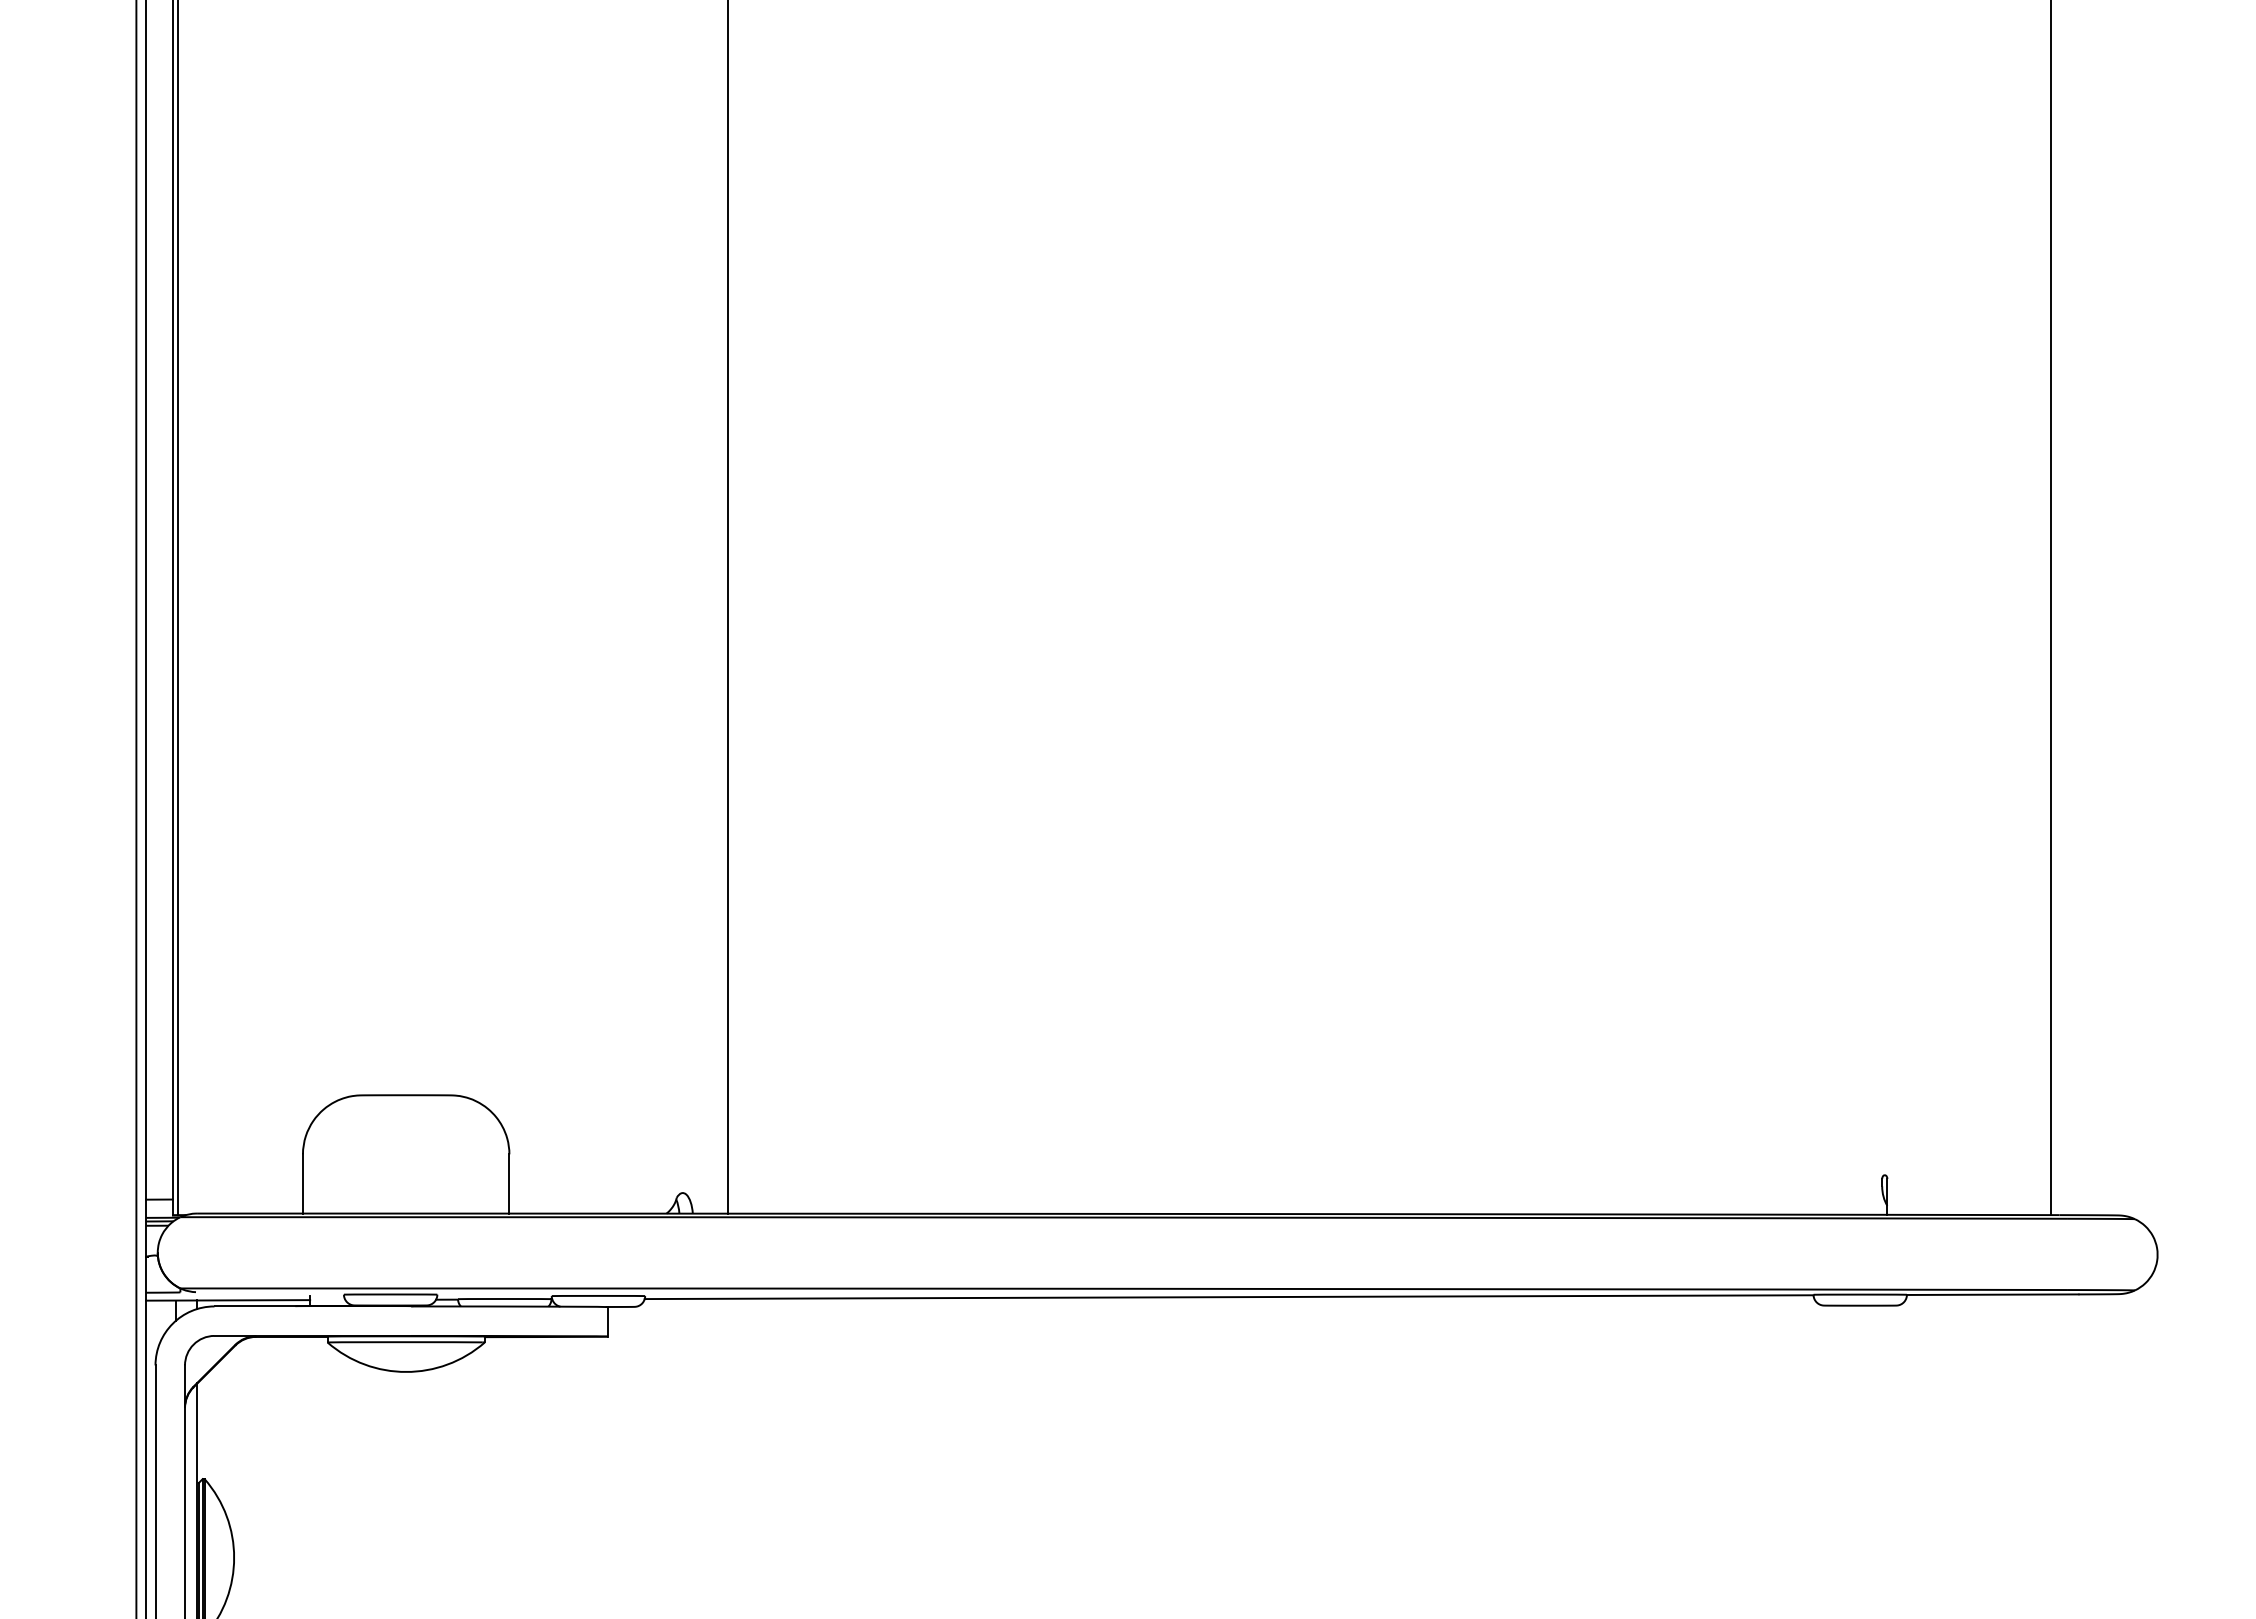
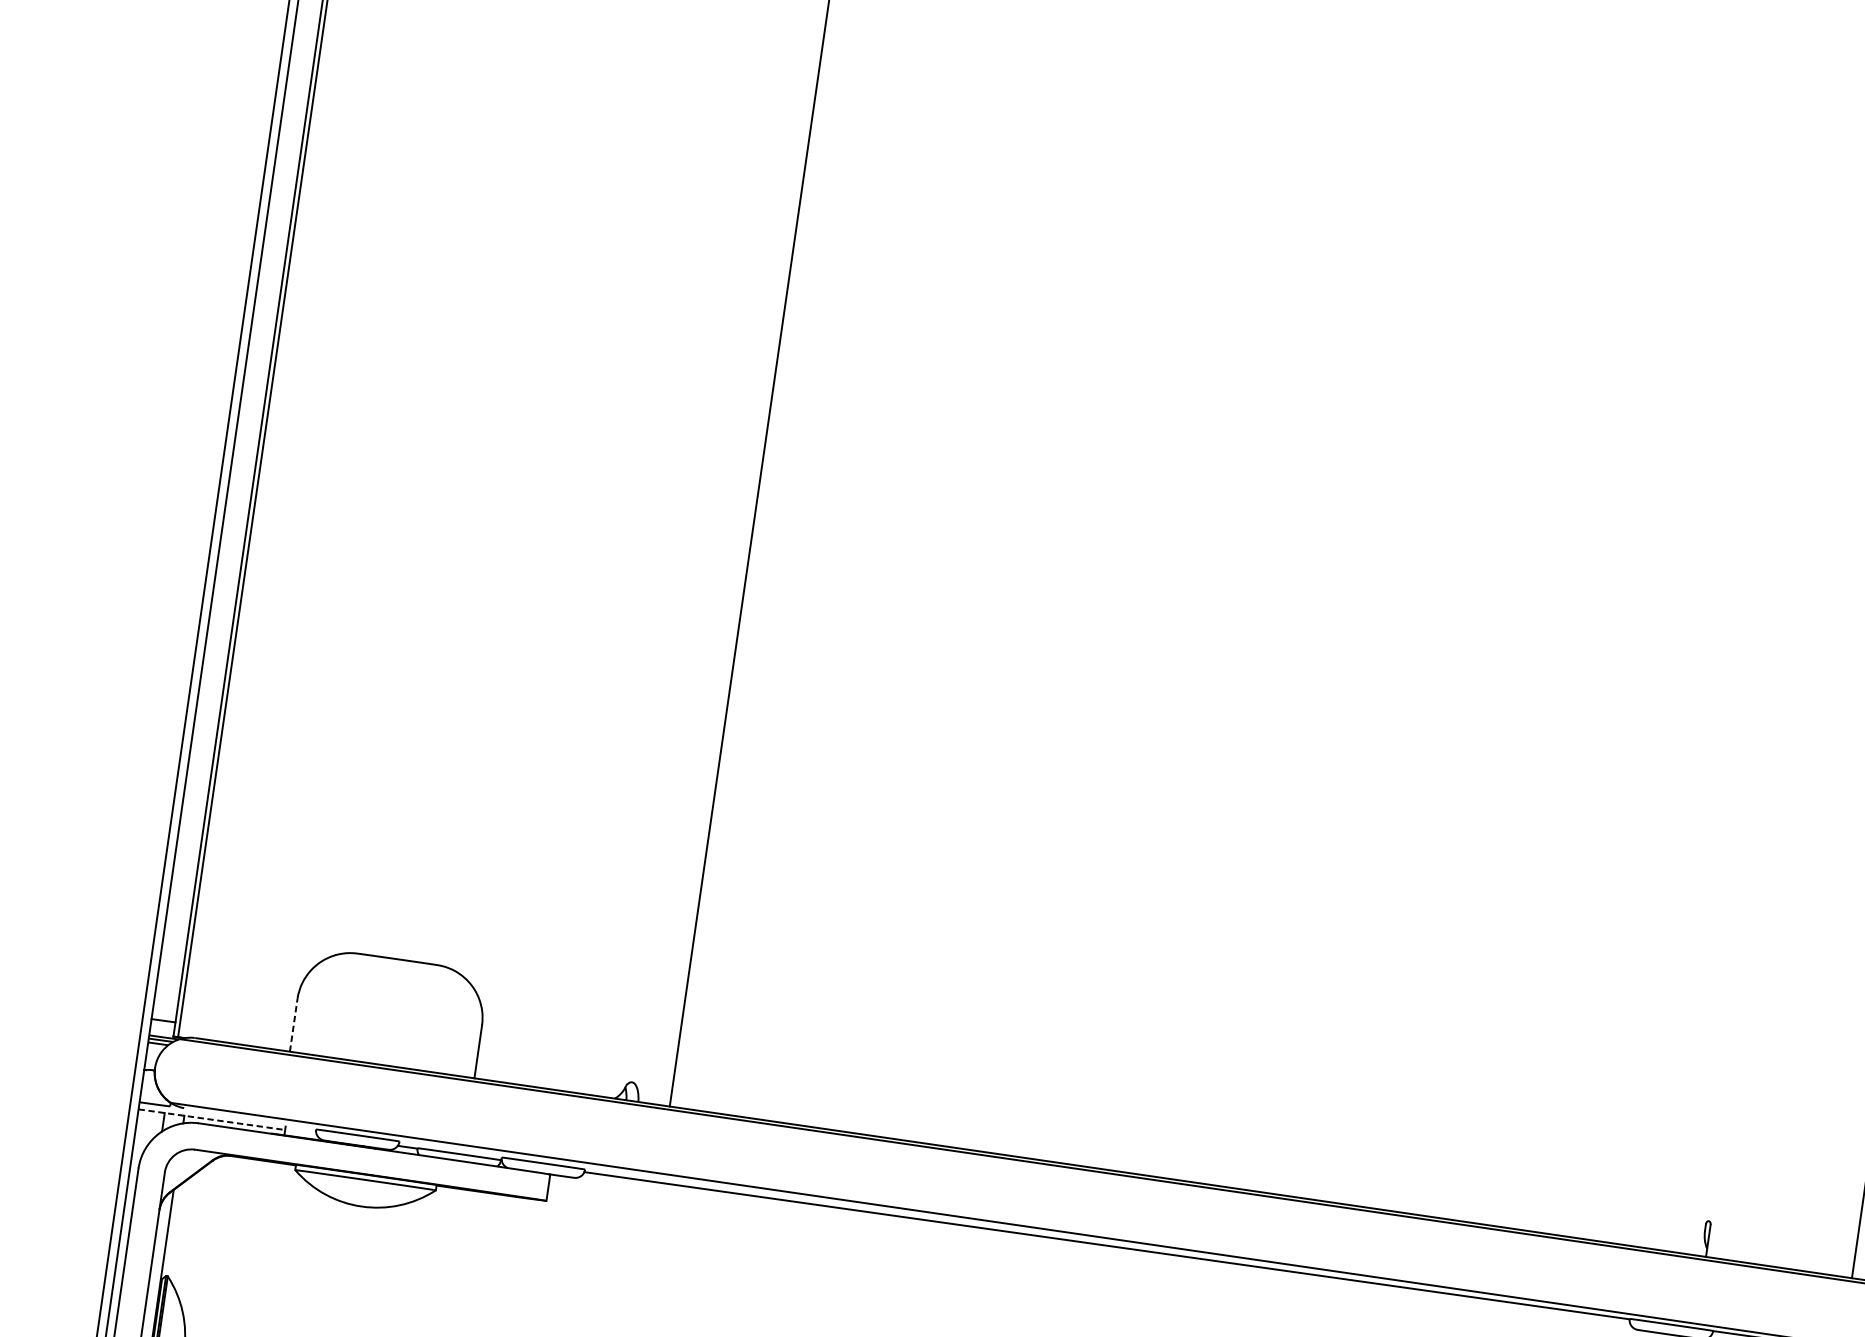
line: (302, 1183) -> (293, 1024), solid -> dashed
line: (228, 1300) -> (212, 1119), solid -> dashed

